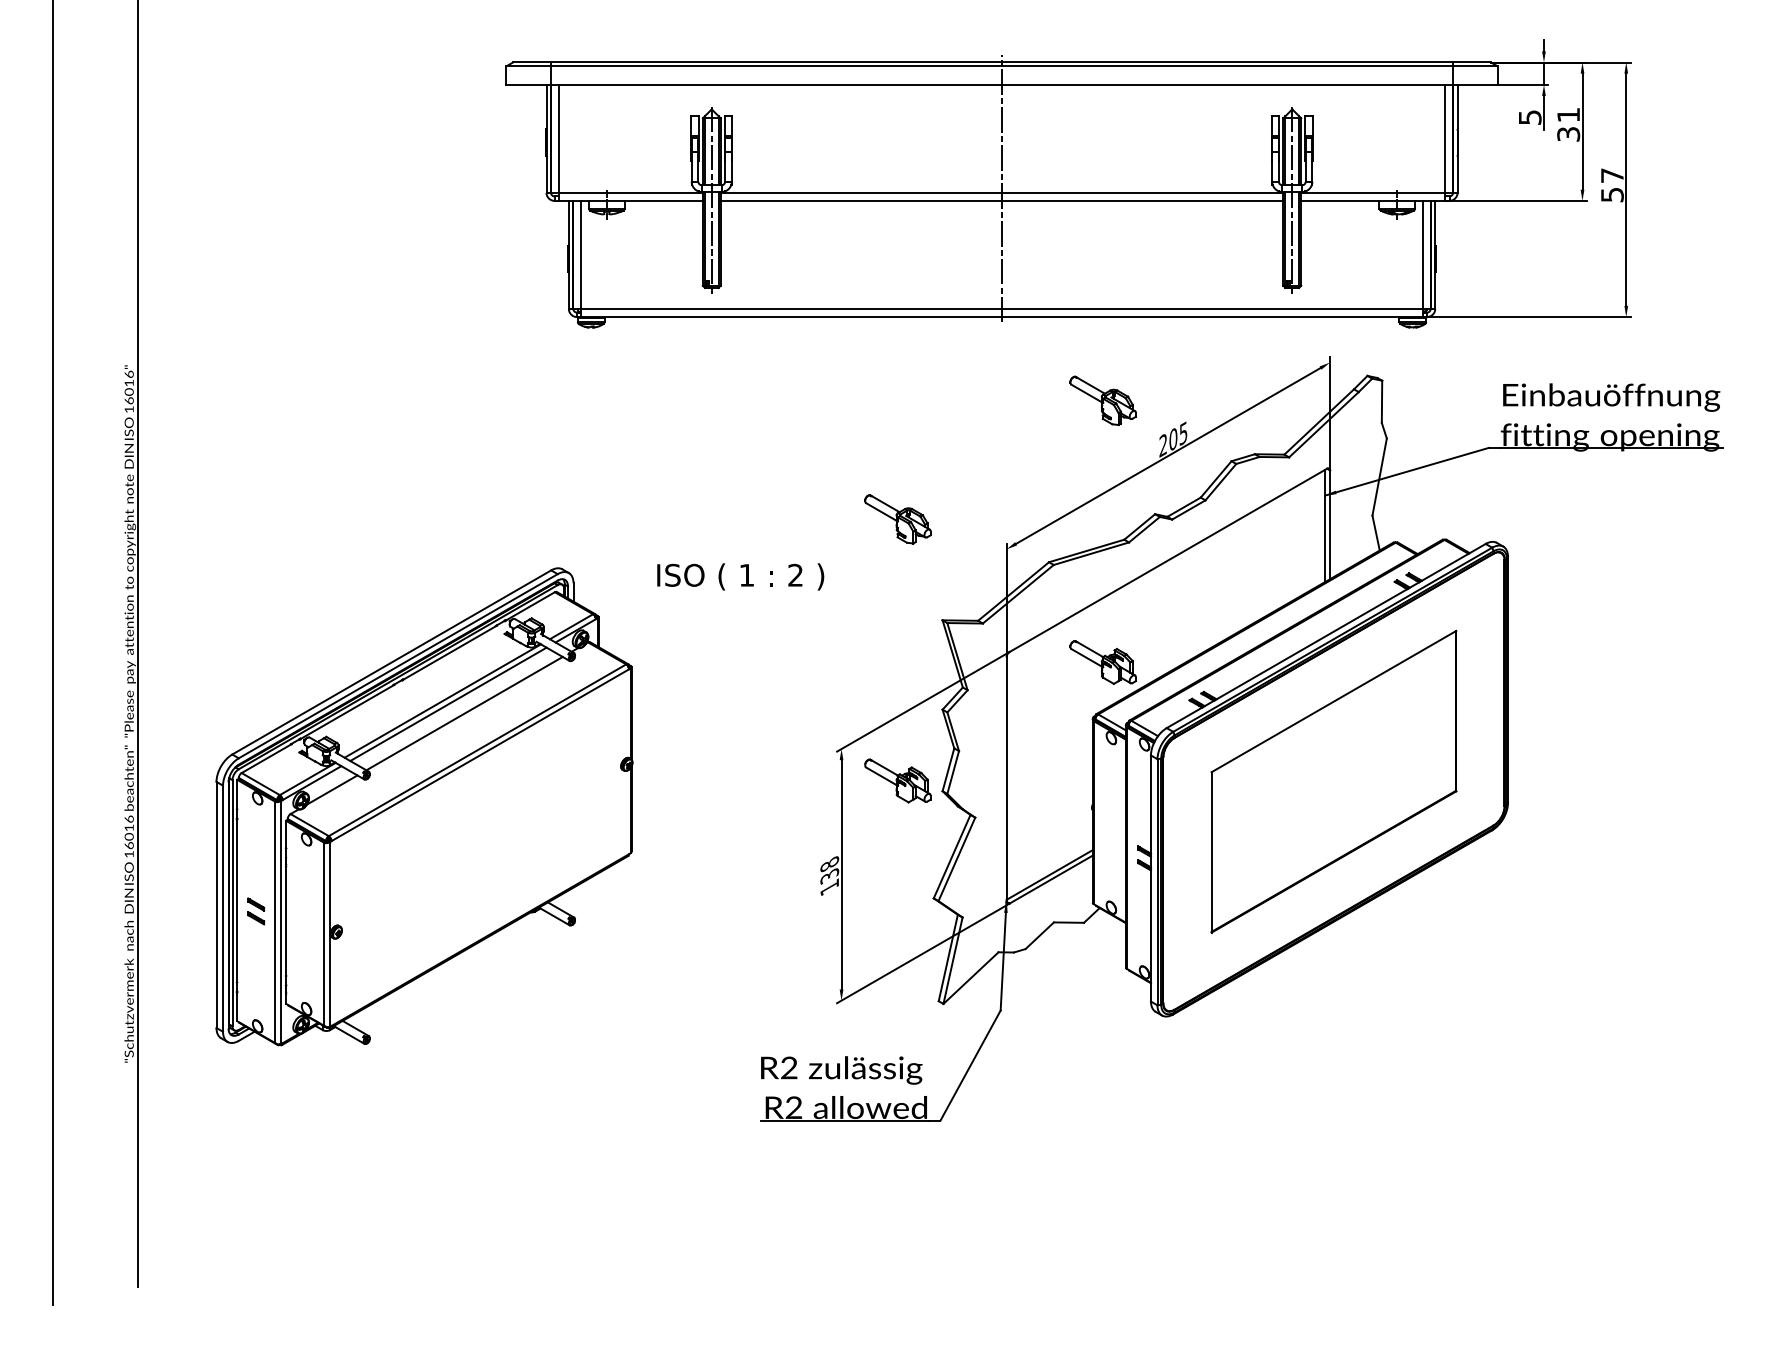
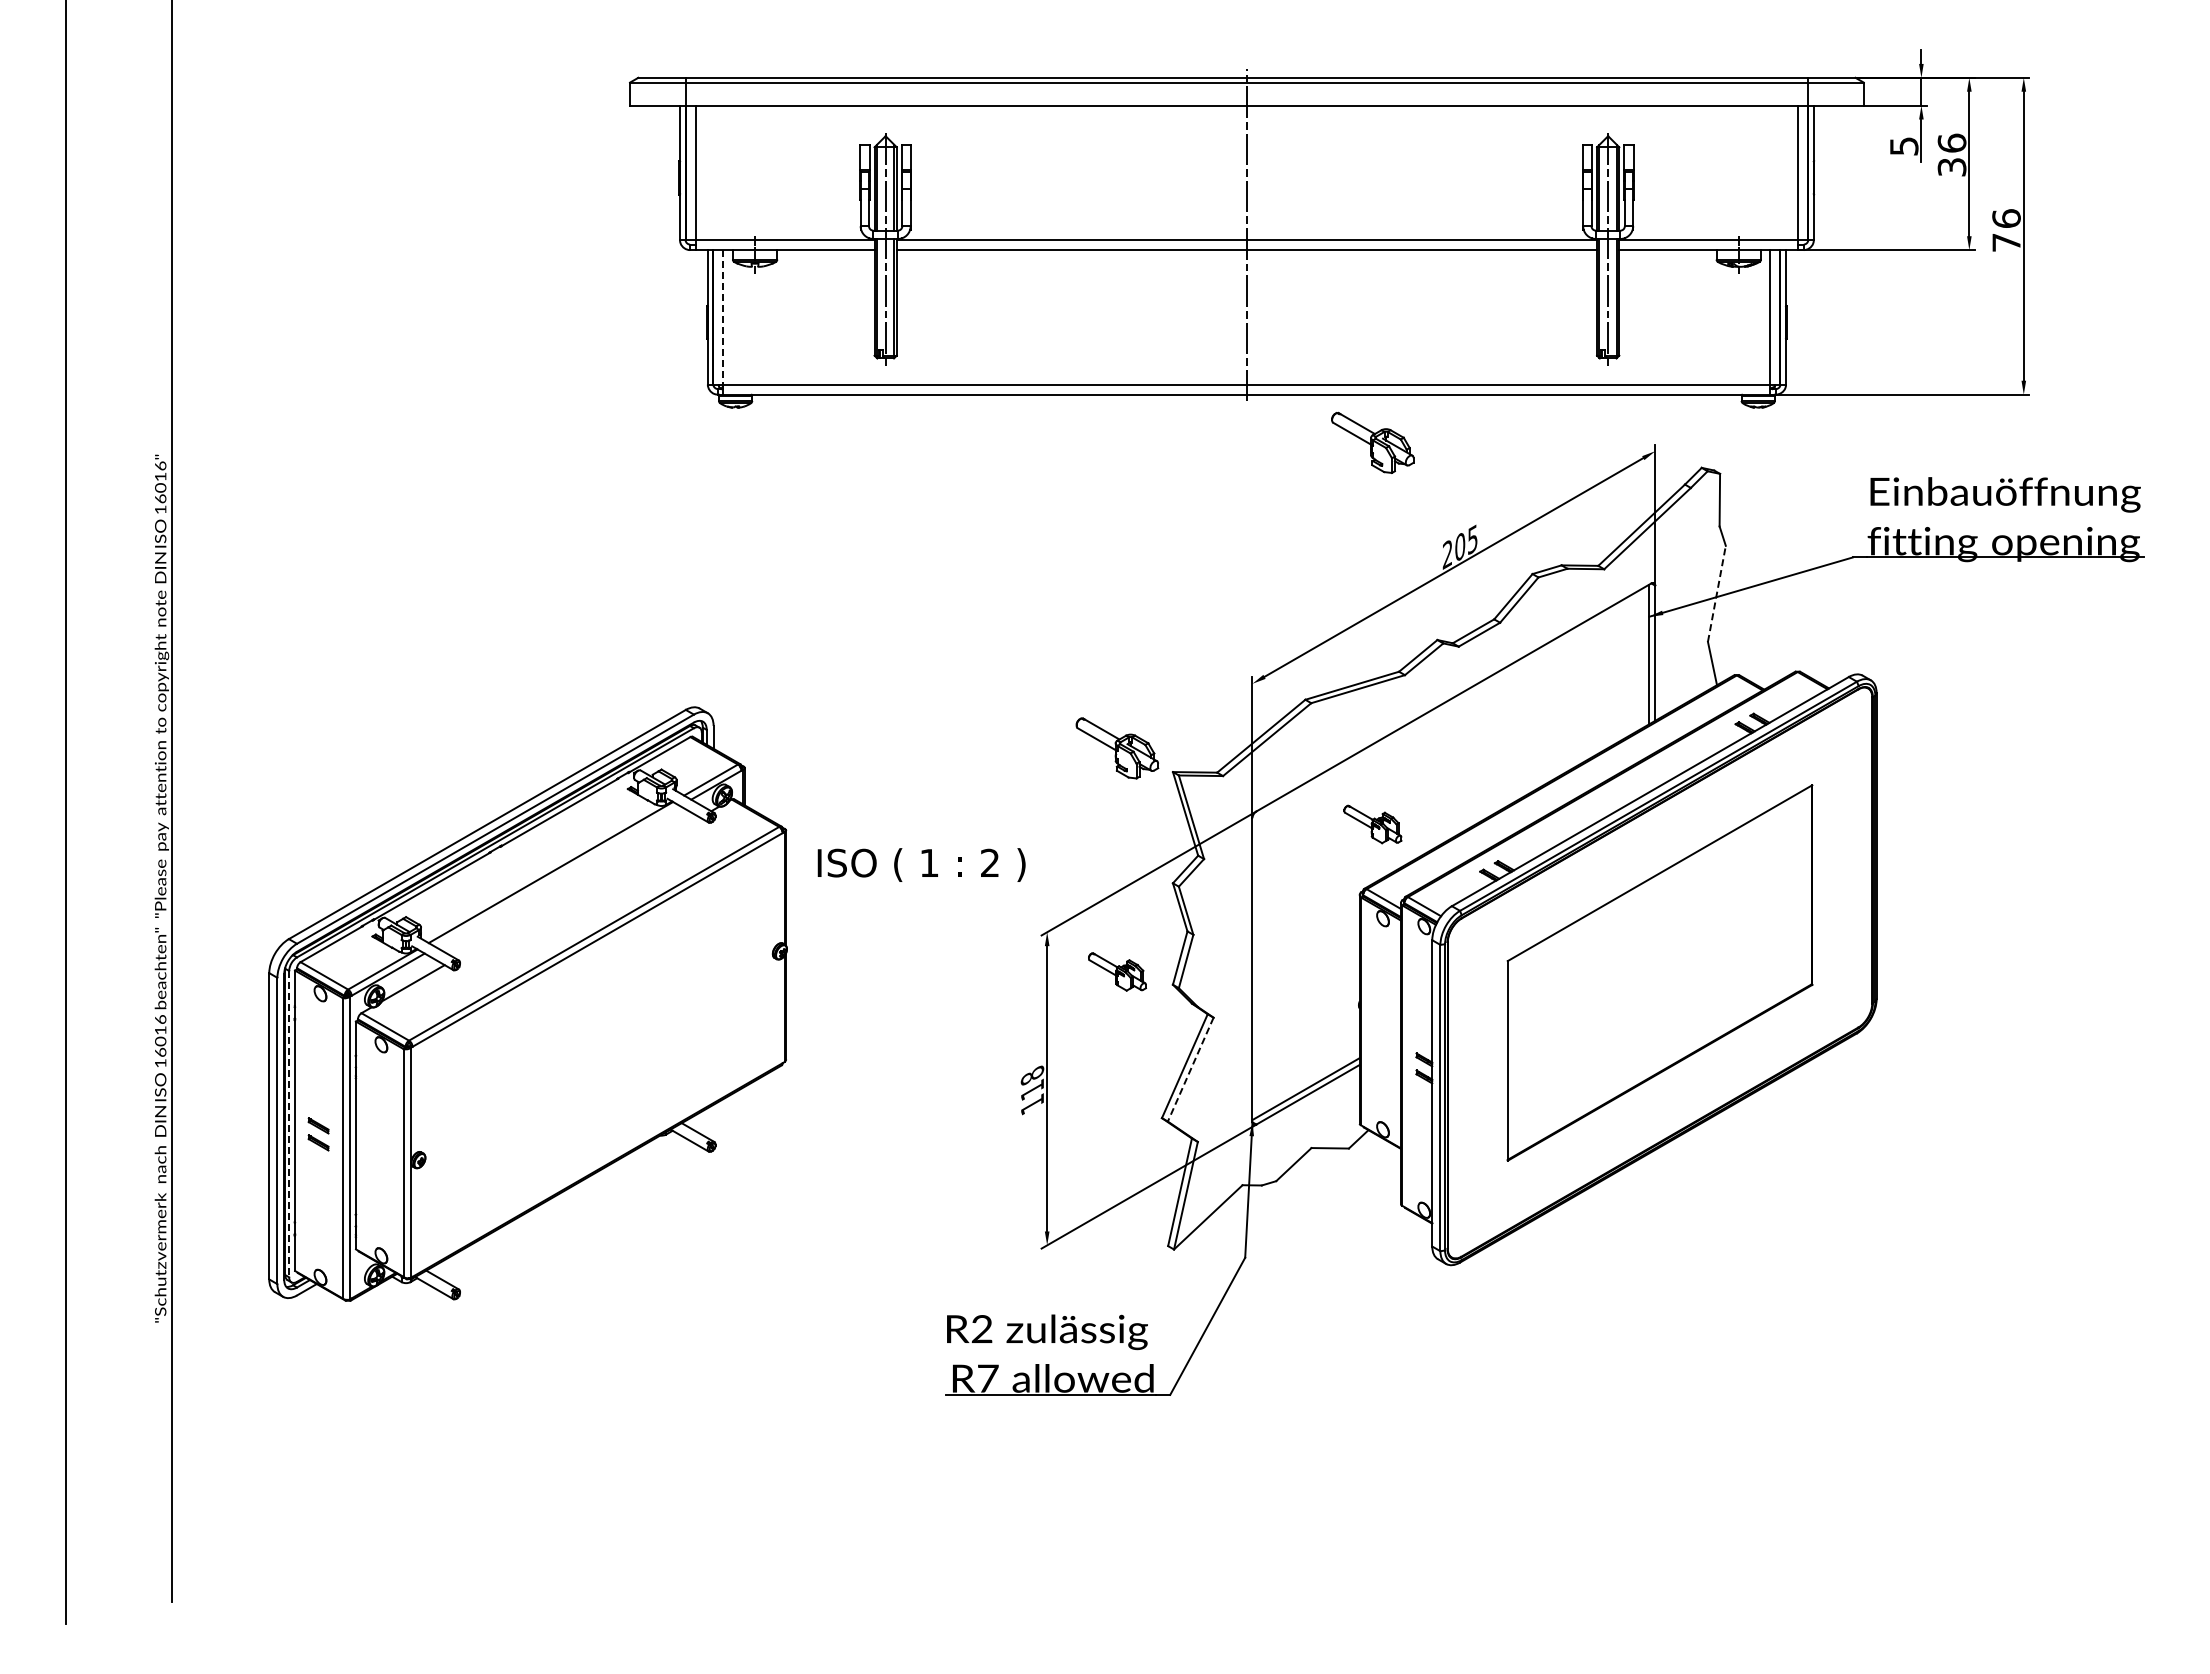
text: (1568, 114) -> (1951, 142), 31 -> 36
text: (1612, 185) -> (2006, 230), 57 -> 76
line: (581, 255) -> (723, 317), solid -> dashed
part: (1102, 400) -> (1372, 442), moved
line: (1379, 476) -> (1716, 593), solid -> dashed
part: (898, 519) -> (1117, 748), moved
text: (740, 576) -> (921, 864), moved
part: (1102, 662) -> (1372, 824), size x0.7
line: (448, 704) -> (557, 876), removed
line: (464, 713) -> (577, 887), removed
part: (898, 780) -> (1117, 971), size x0.7
line: (956, 859) -> (1190, 1069), solid -> dashed
text: (829, 875) -> (1032, 1089), 138 -> 118
line: (232, 903) -> (289, 1124), solid -> dashed
text: (793, 1107) -> (987, 1378), R2 -> R7

